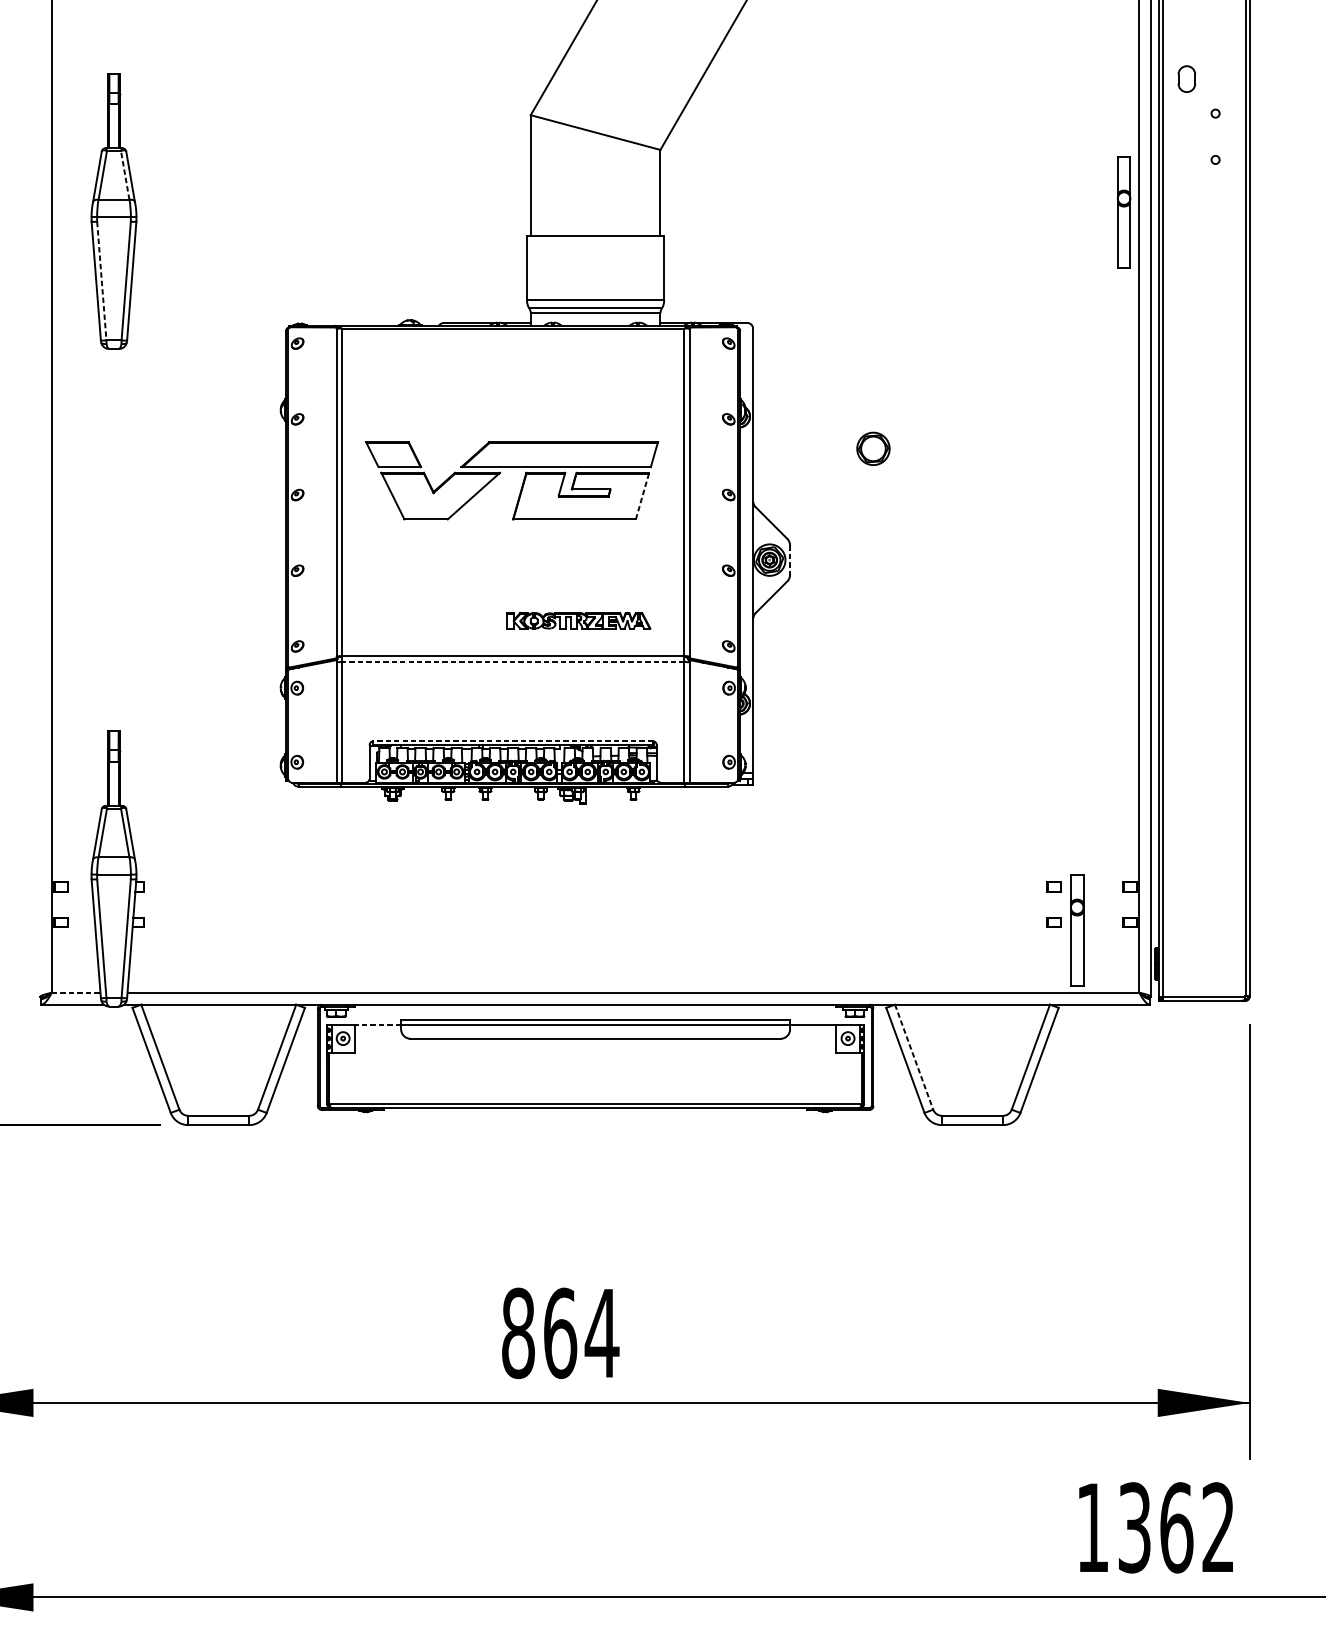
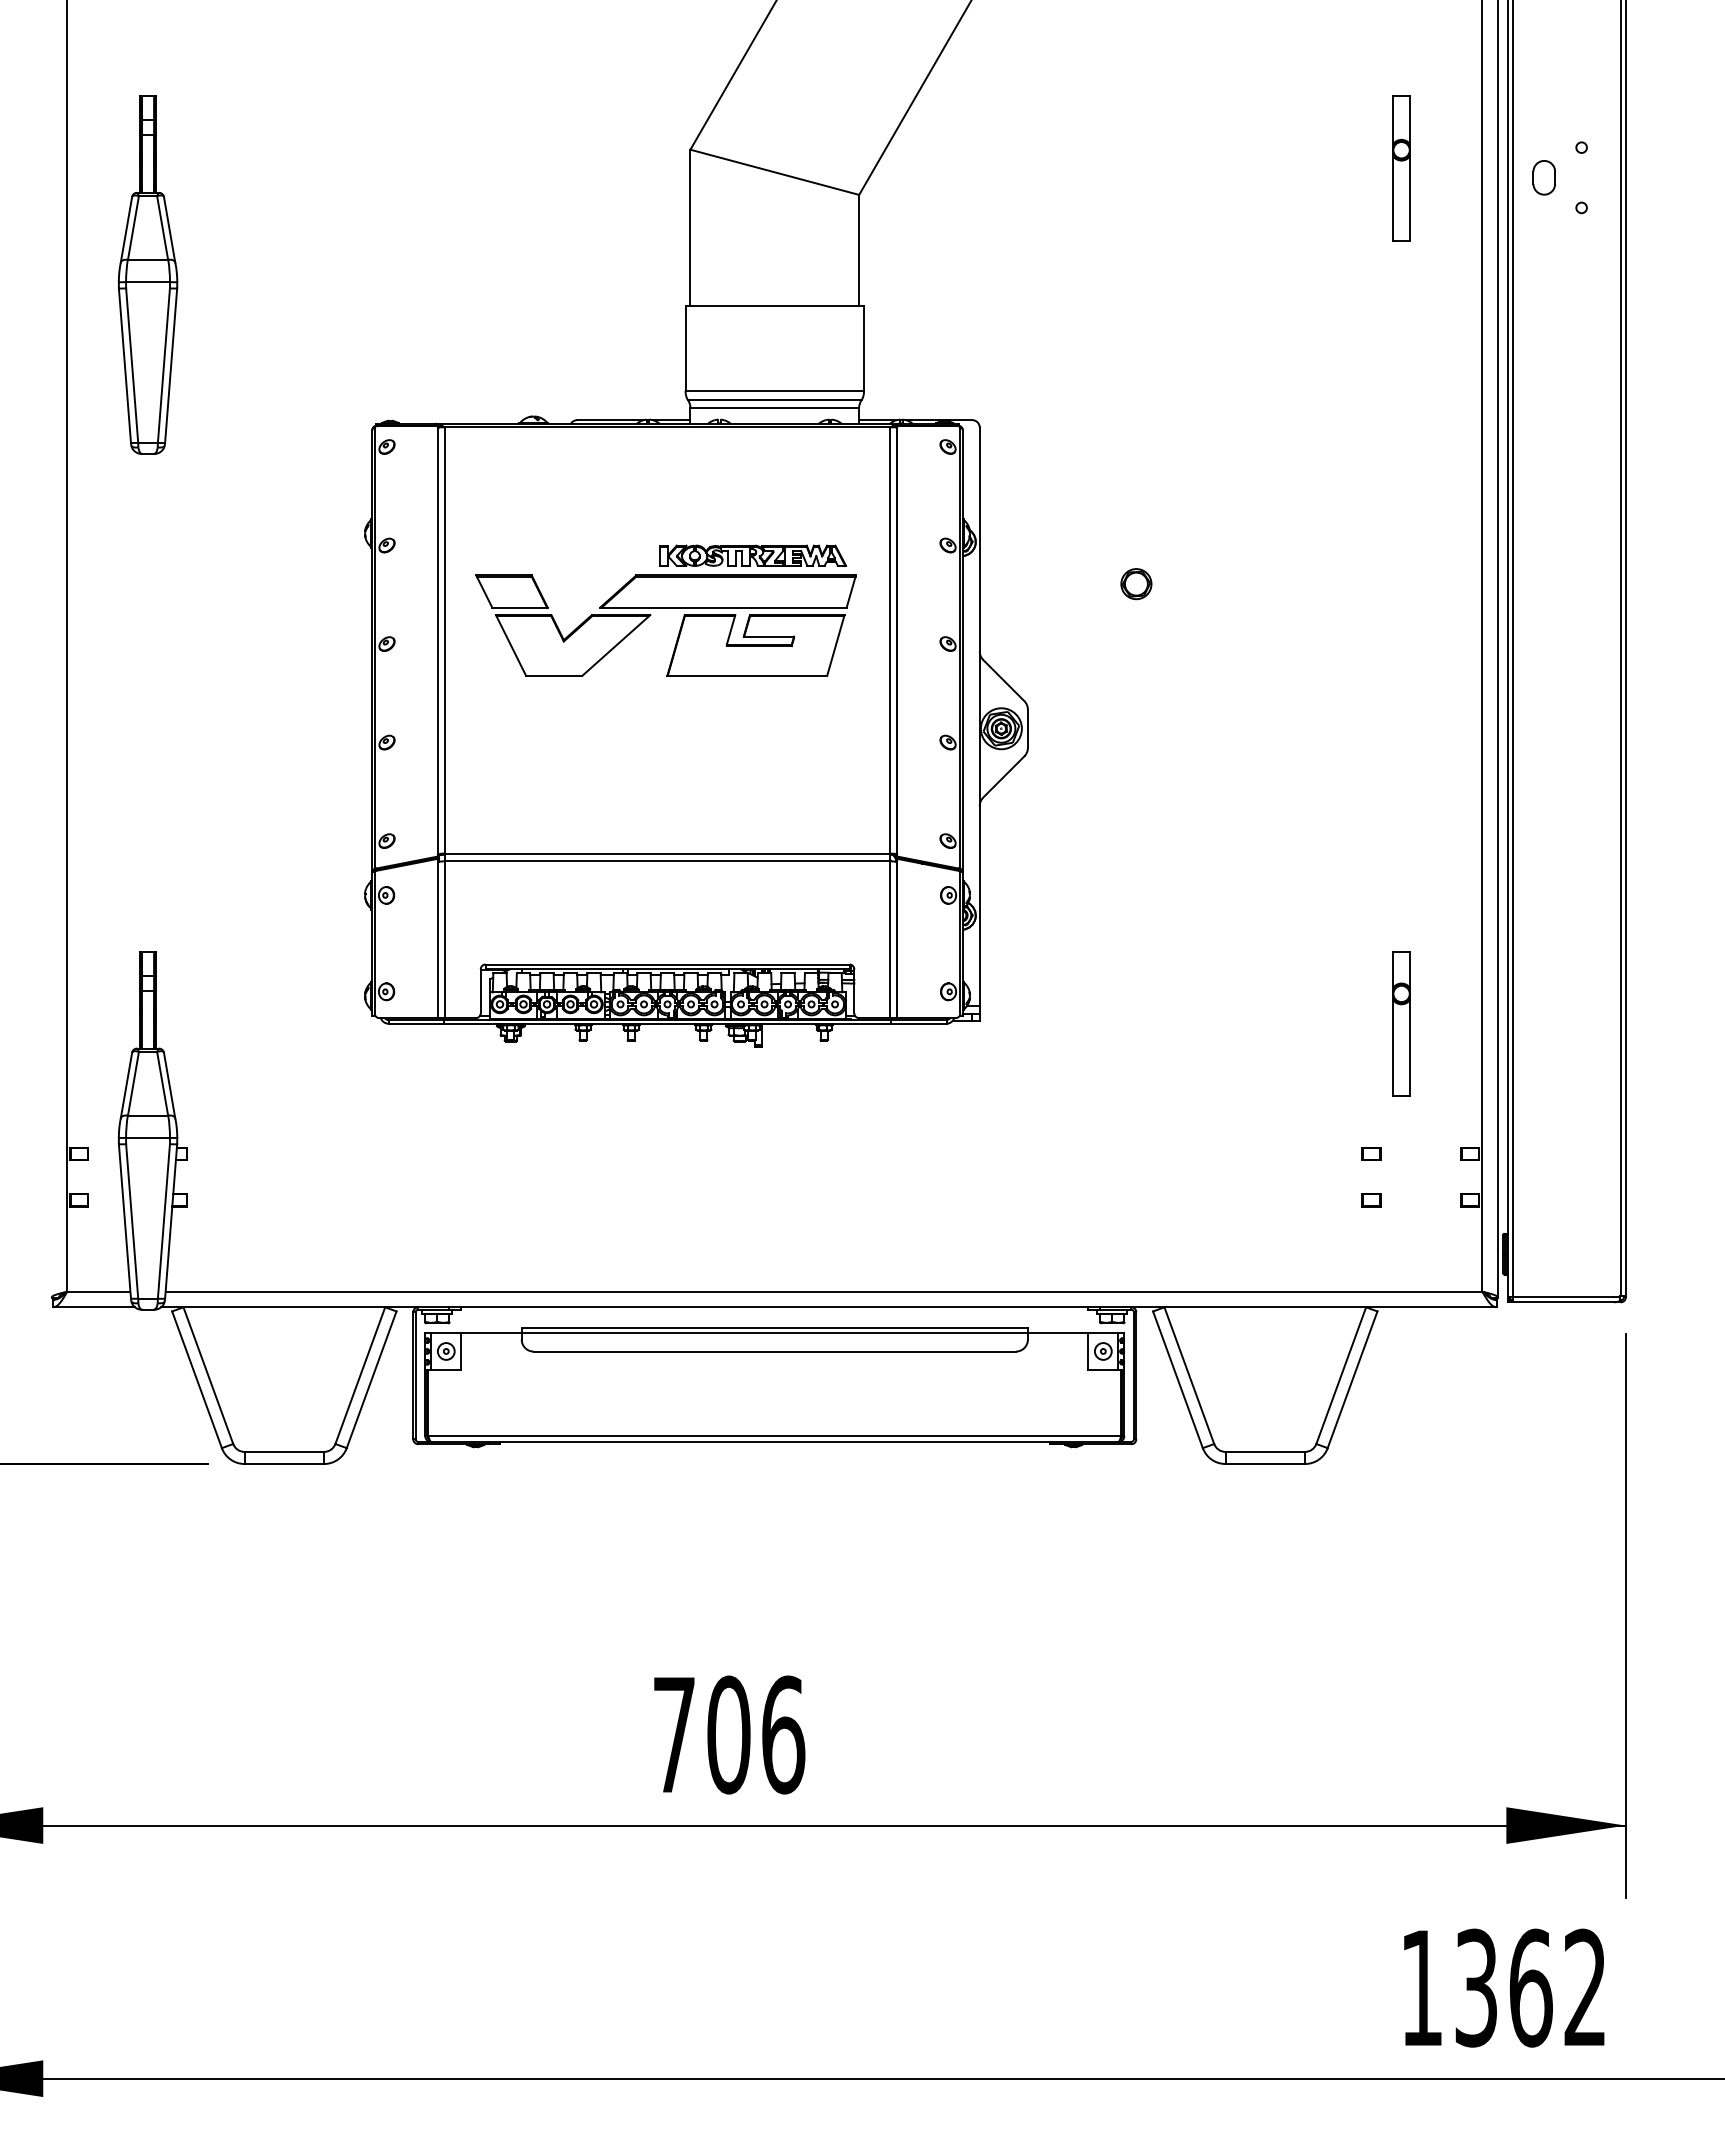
part: (1186, 78) -> (1543, 177), moved
line: (125, 174) -> (162, 227), dashed -> solid
part: (1124, 212) -> (1401, 168), moved
line: (102, 281) -> (132, 366), dashed -> solid
part: (873, 449) -> (1136, 584), size x0.71
line: (642, 496) -> (835, 645), dashed -> solid
line: (789, 560) -> (1027, 729), dashed -> solid
part: (578, 620) -> (752, 555), moved
line: (513, 662) -> (667, 861), dashed -> solid
line: (513, 741) -> (667, 964), dashed -> solid
part: (1077, 930) -> (1401, 1023), moved
line: (75, 992) -> (98, 1291), dashed -> solid
line: (377, 1024) -> (491, 1333), dashed -> solid
line: (914, 1057) -> (1189, 1375), dashed -> solid
text: (560, 1332) -> (729, 1734), 864 -> 706

